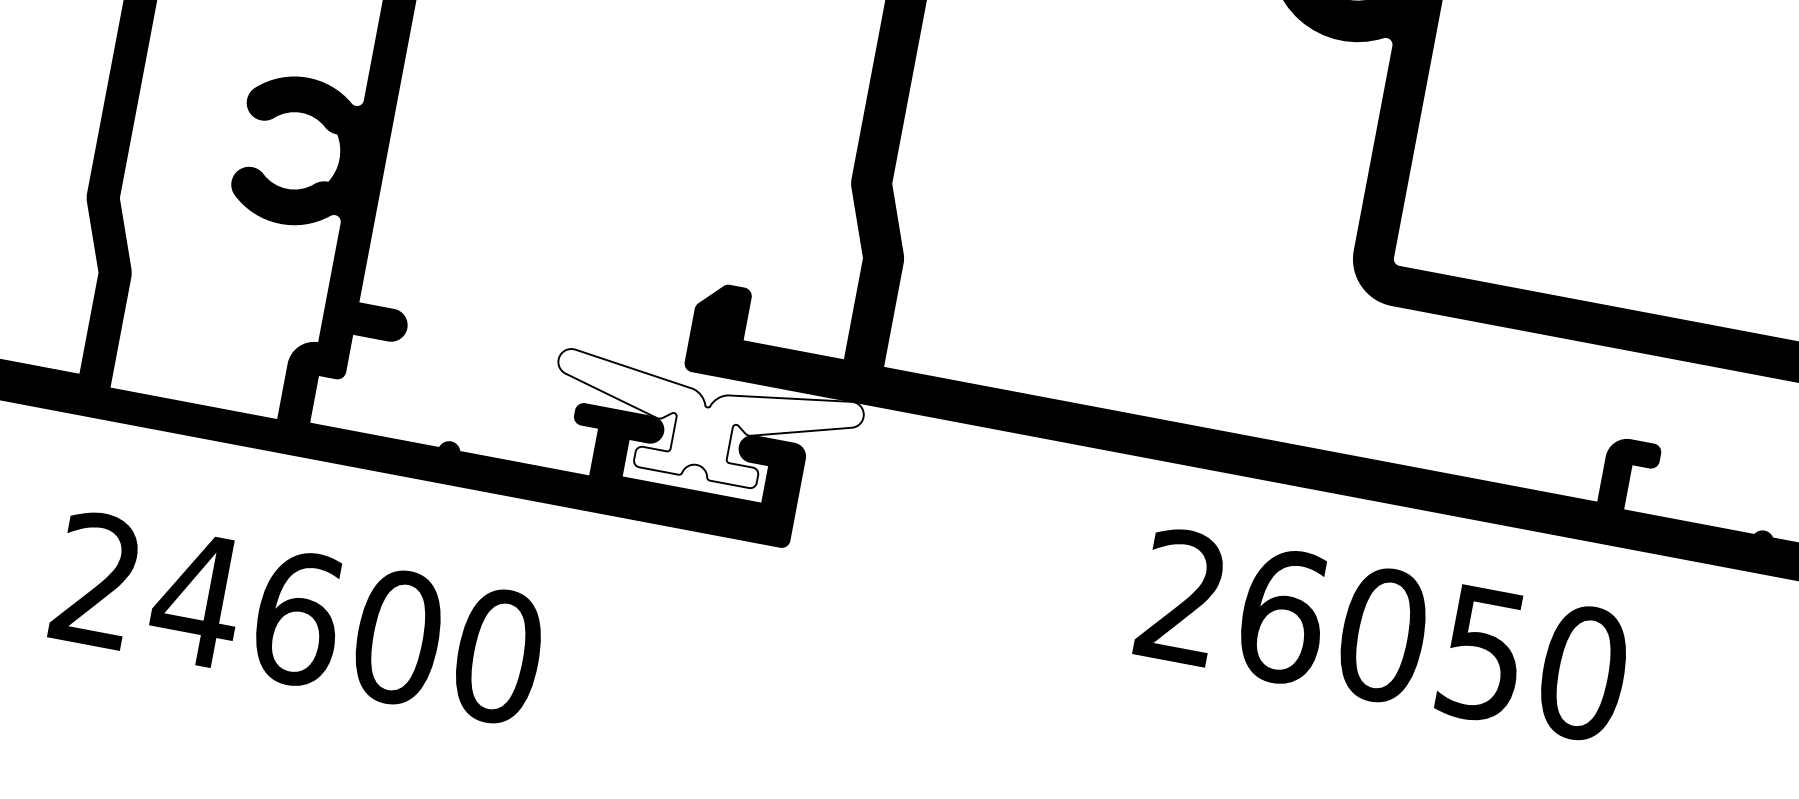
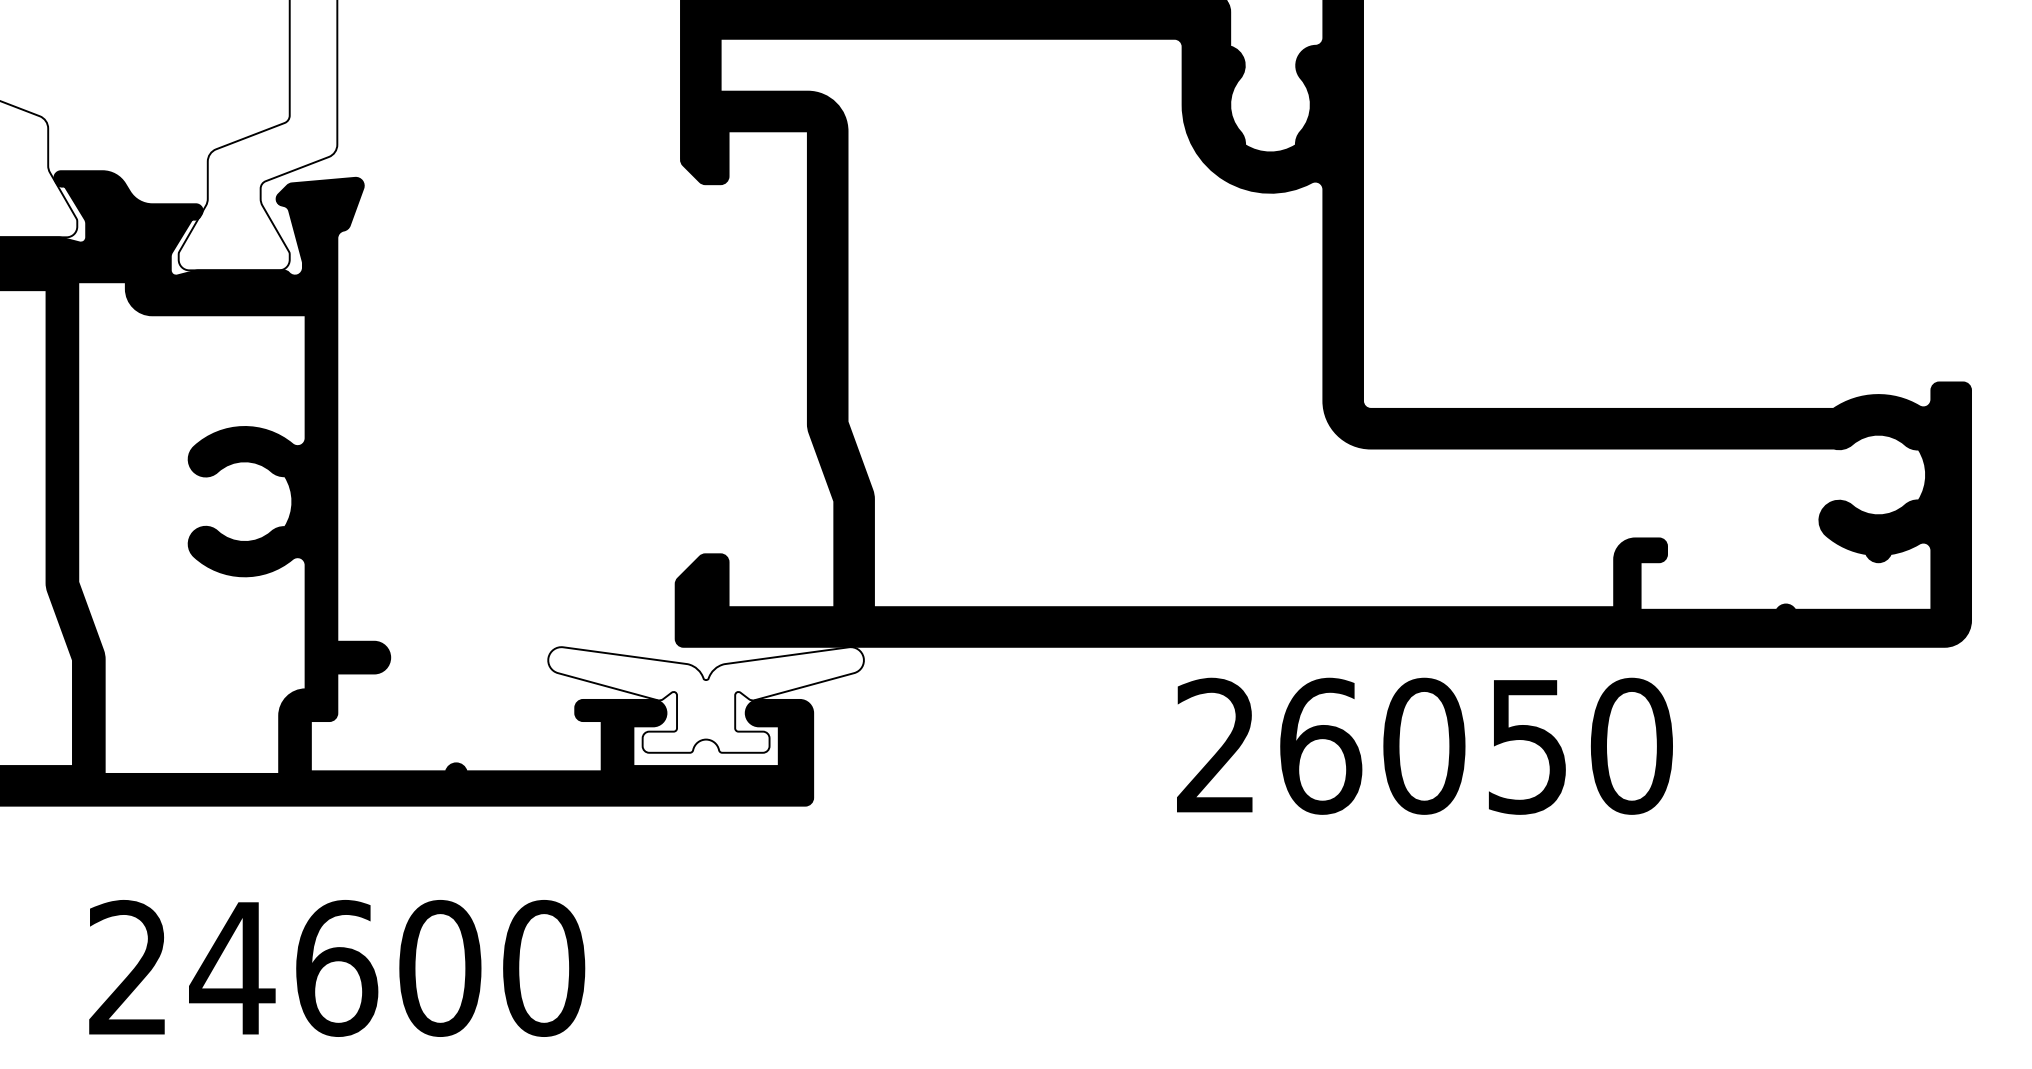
text: (1383, 634) -> (1424, 745), moved

